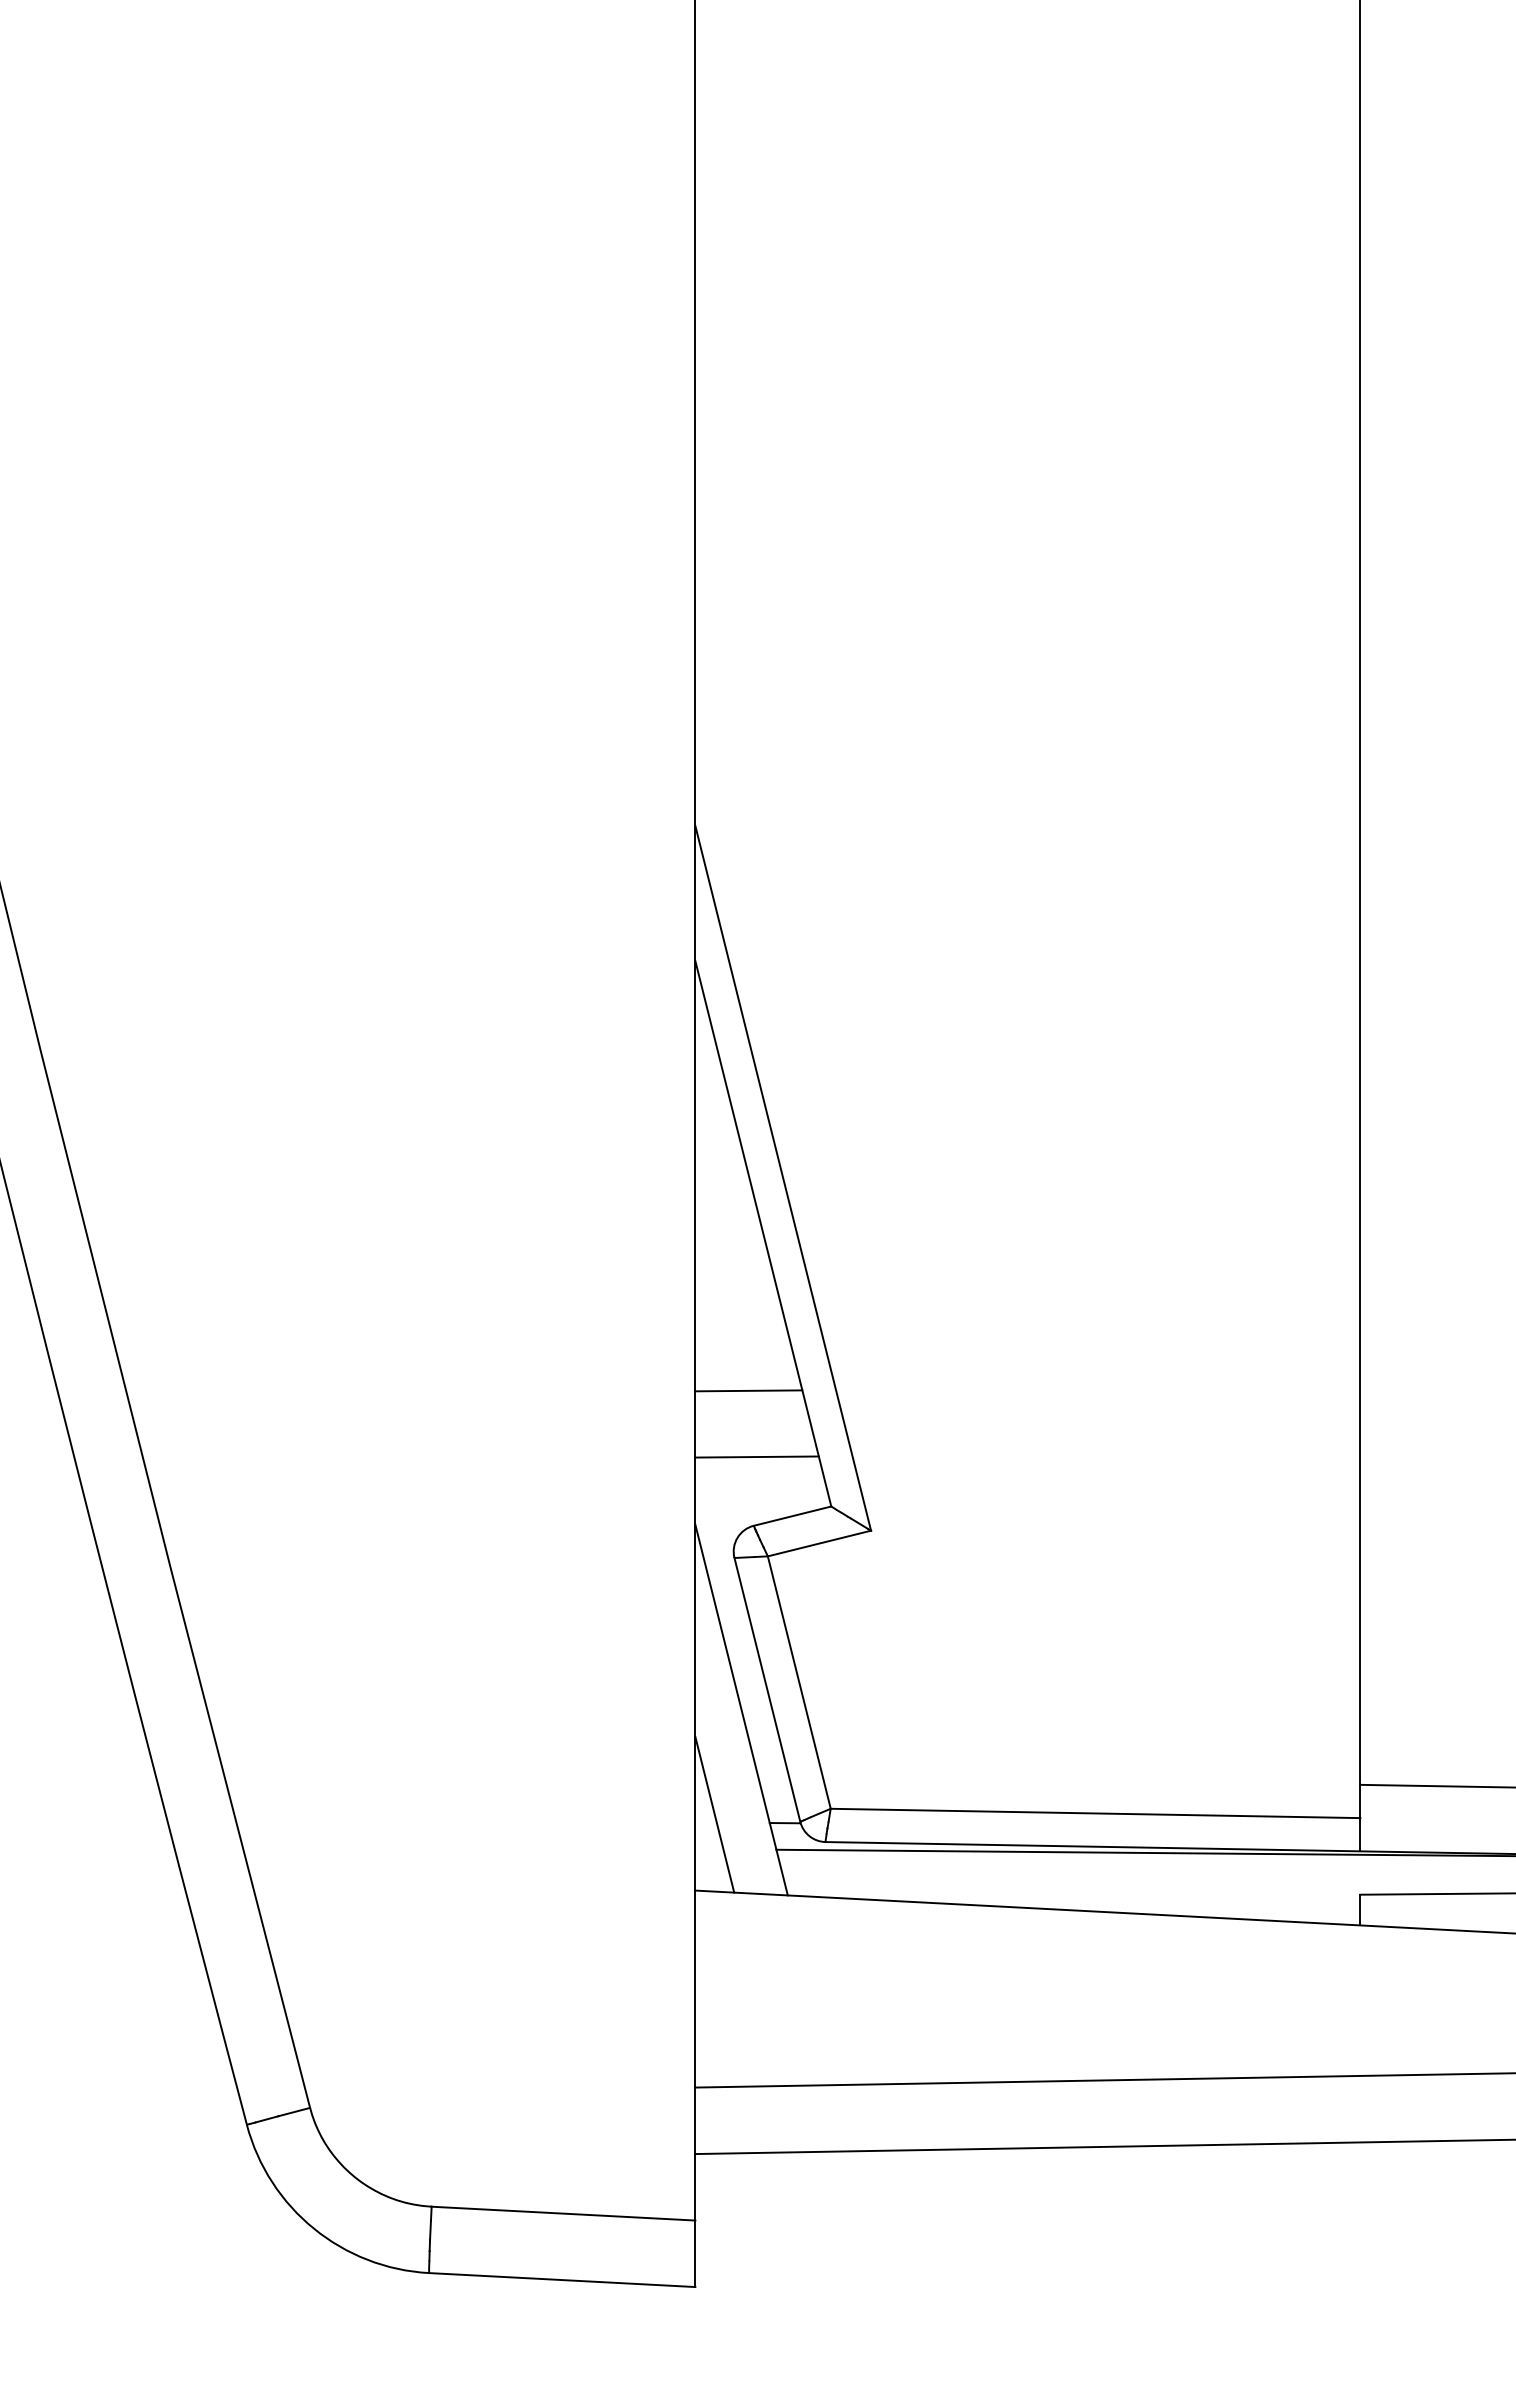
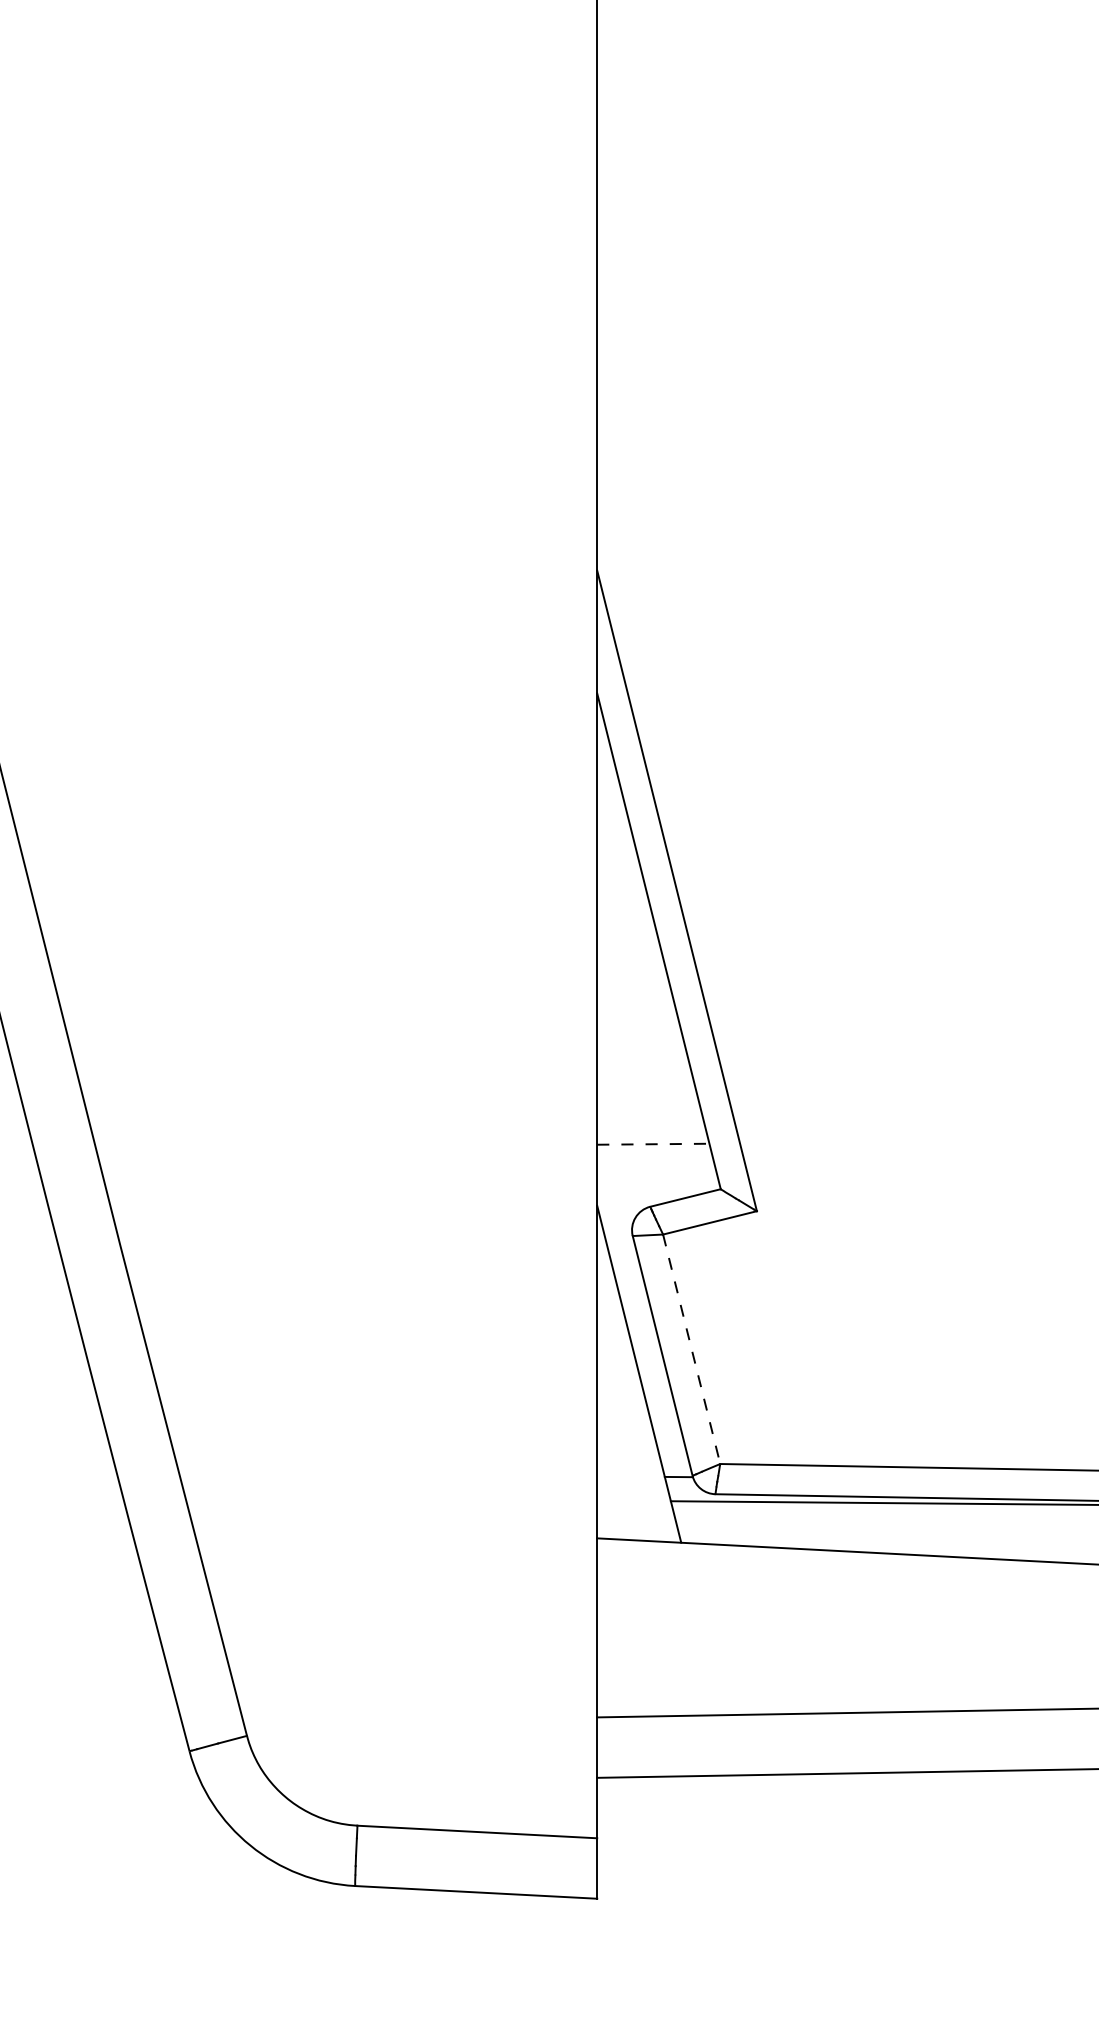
line: (748, 1390) -> (645, 1083), removed
line: (757, 1457) -> (653, 1144), solid -> dashed
line: (799, 1683) -> (691, 1350), solid -> dashed
line: (714, 1814) -> (614, 1469), removed

